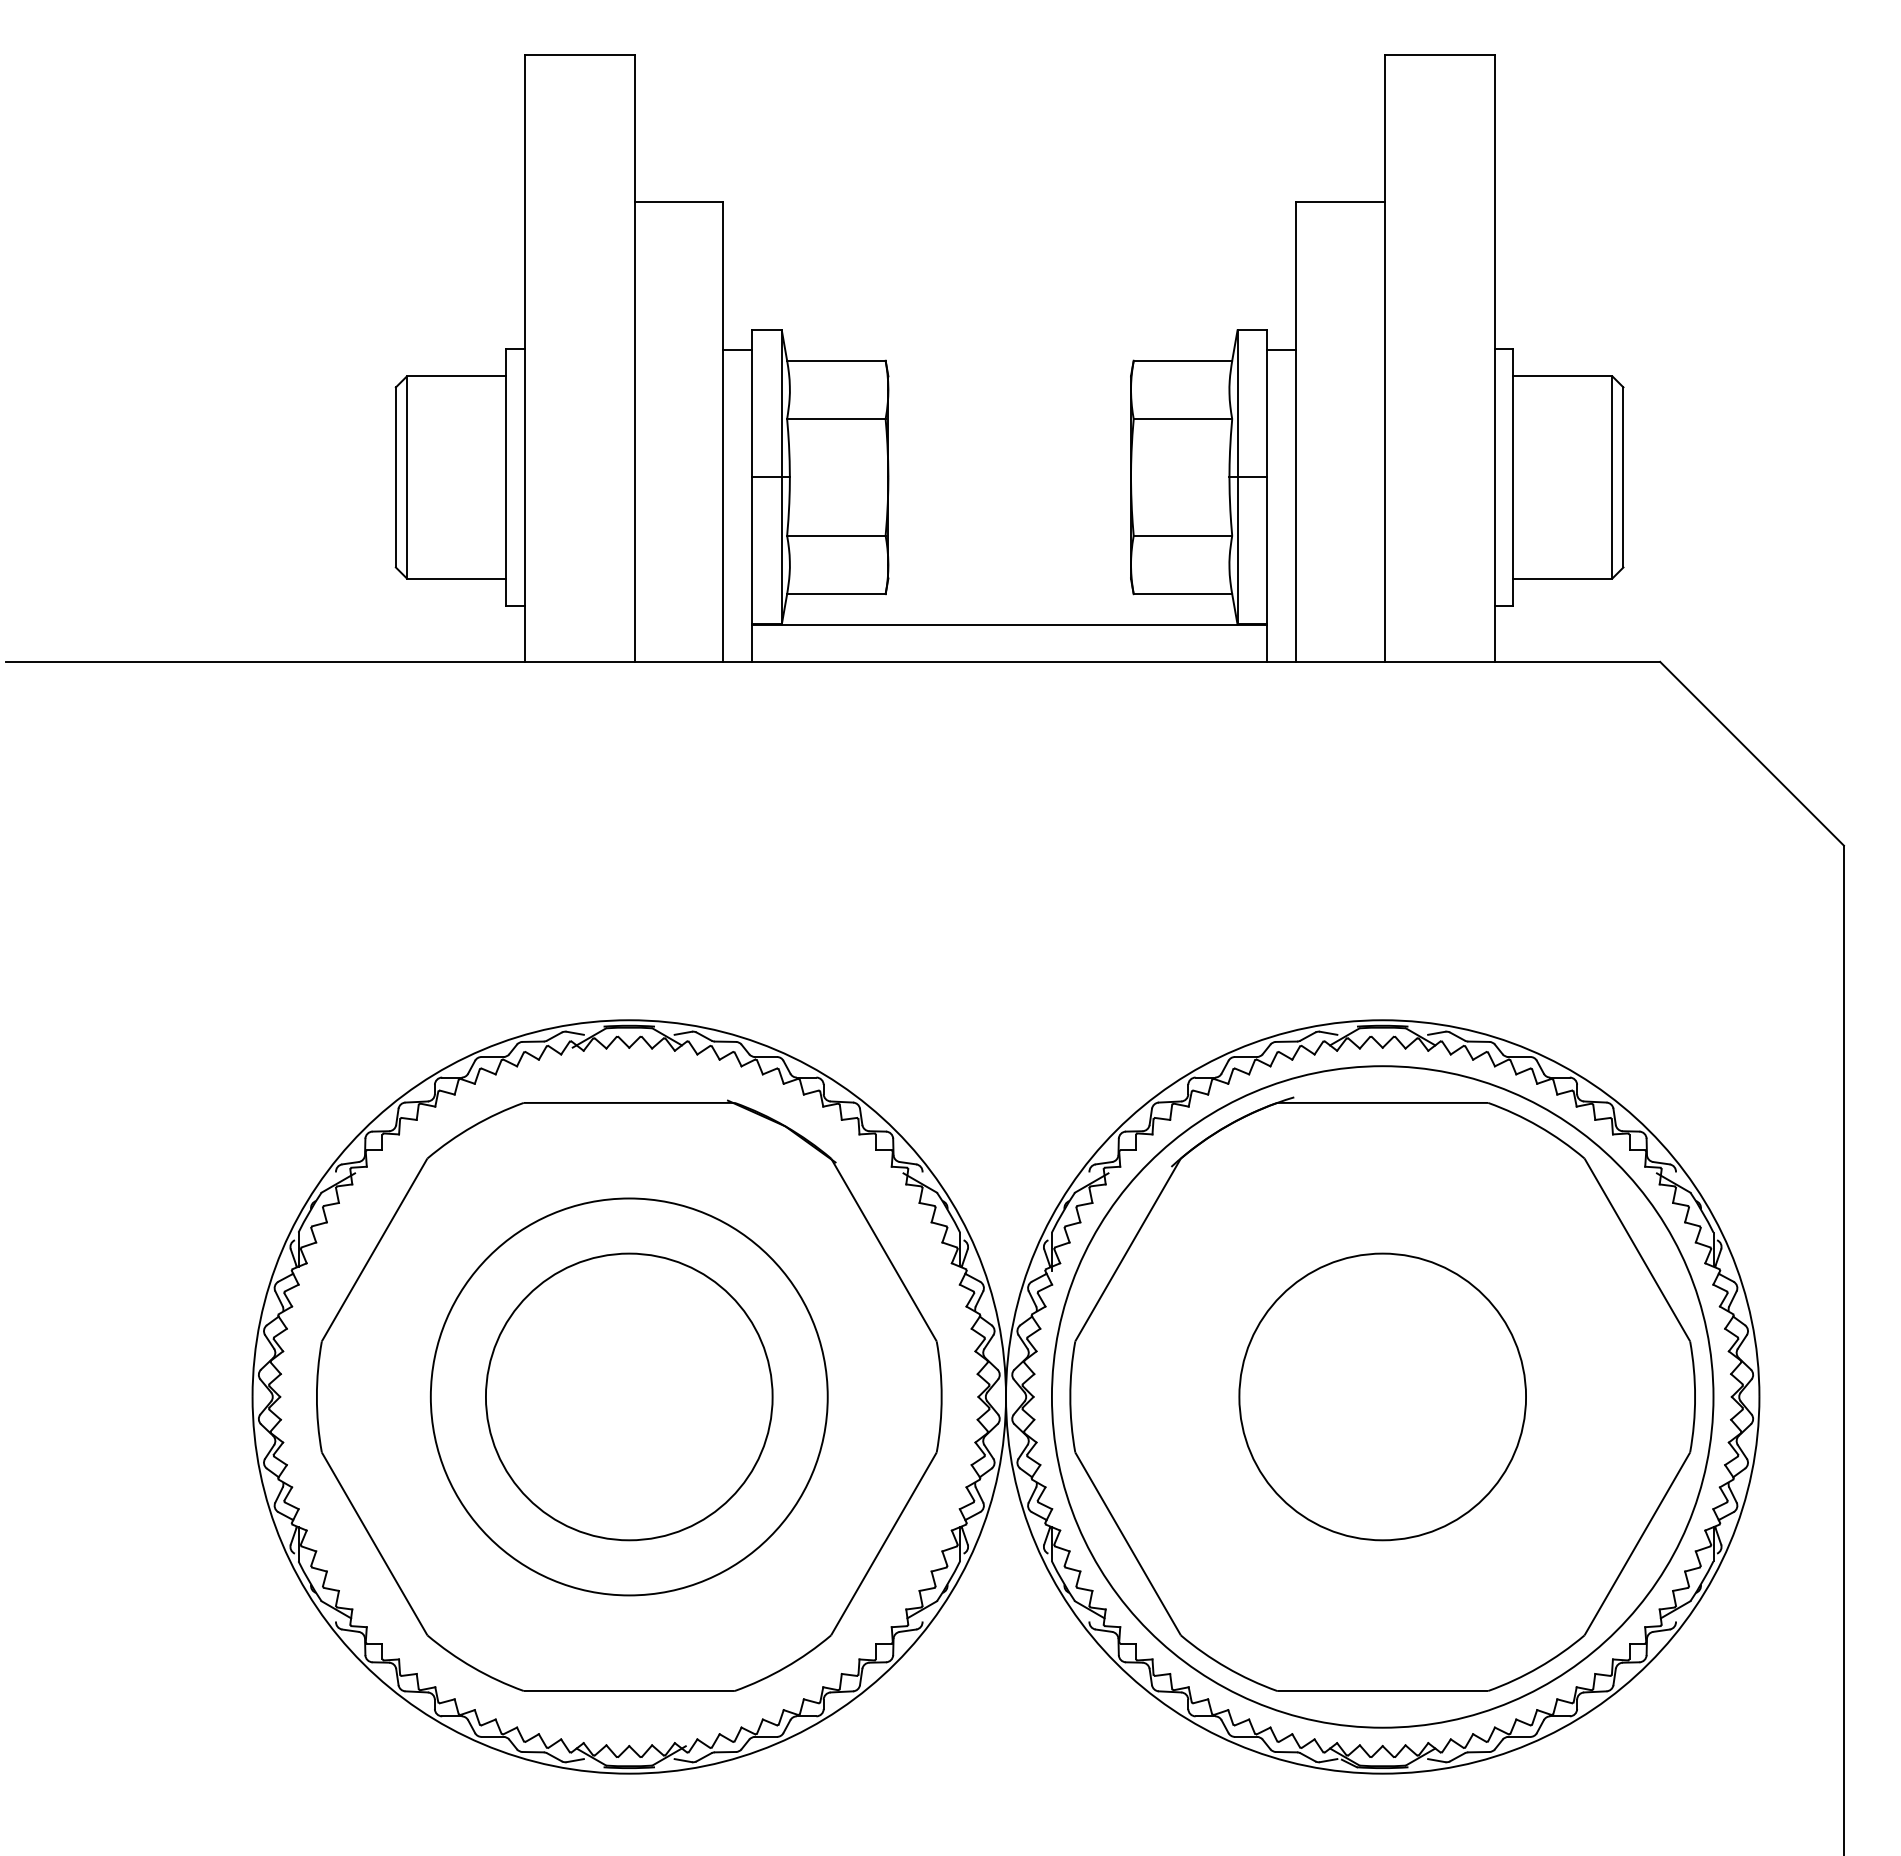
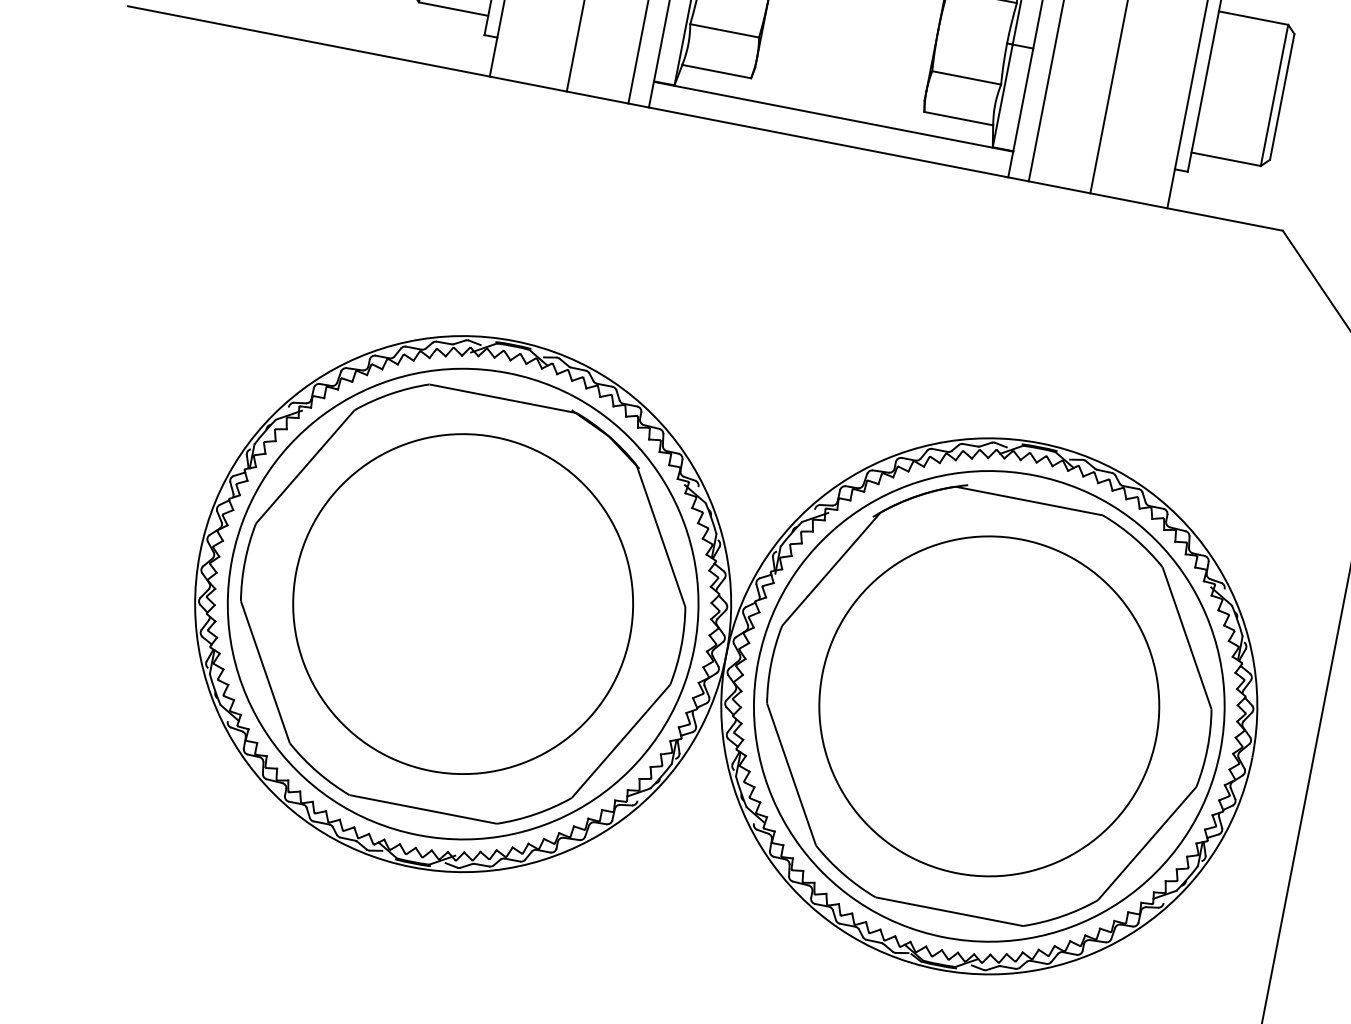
circle: (629, 1396) -> (463, 603), size x1.67
circle: (629, 1396) -> (463, 603), size x1.67
circle: (1382, 1396) -> (989, 706), size x1.67

